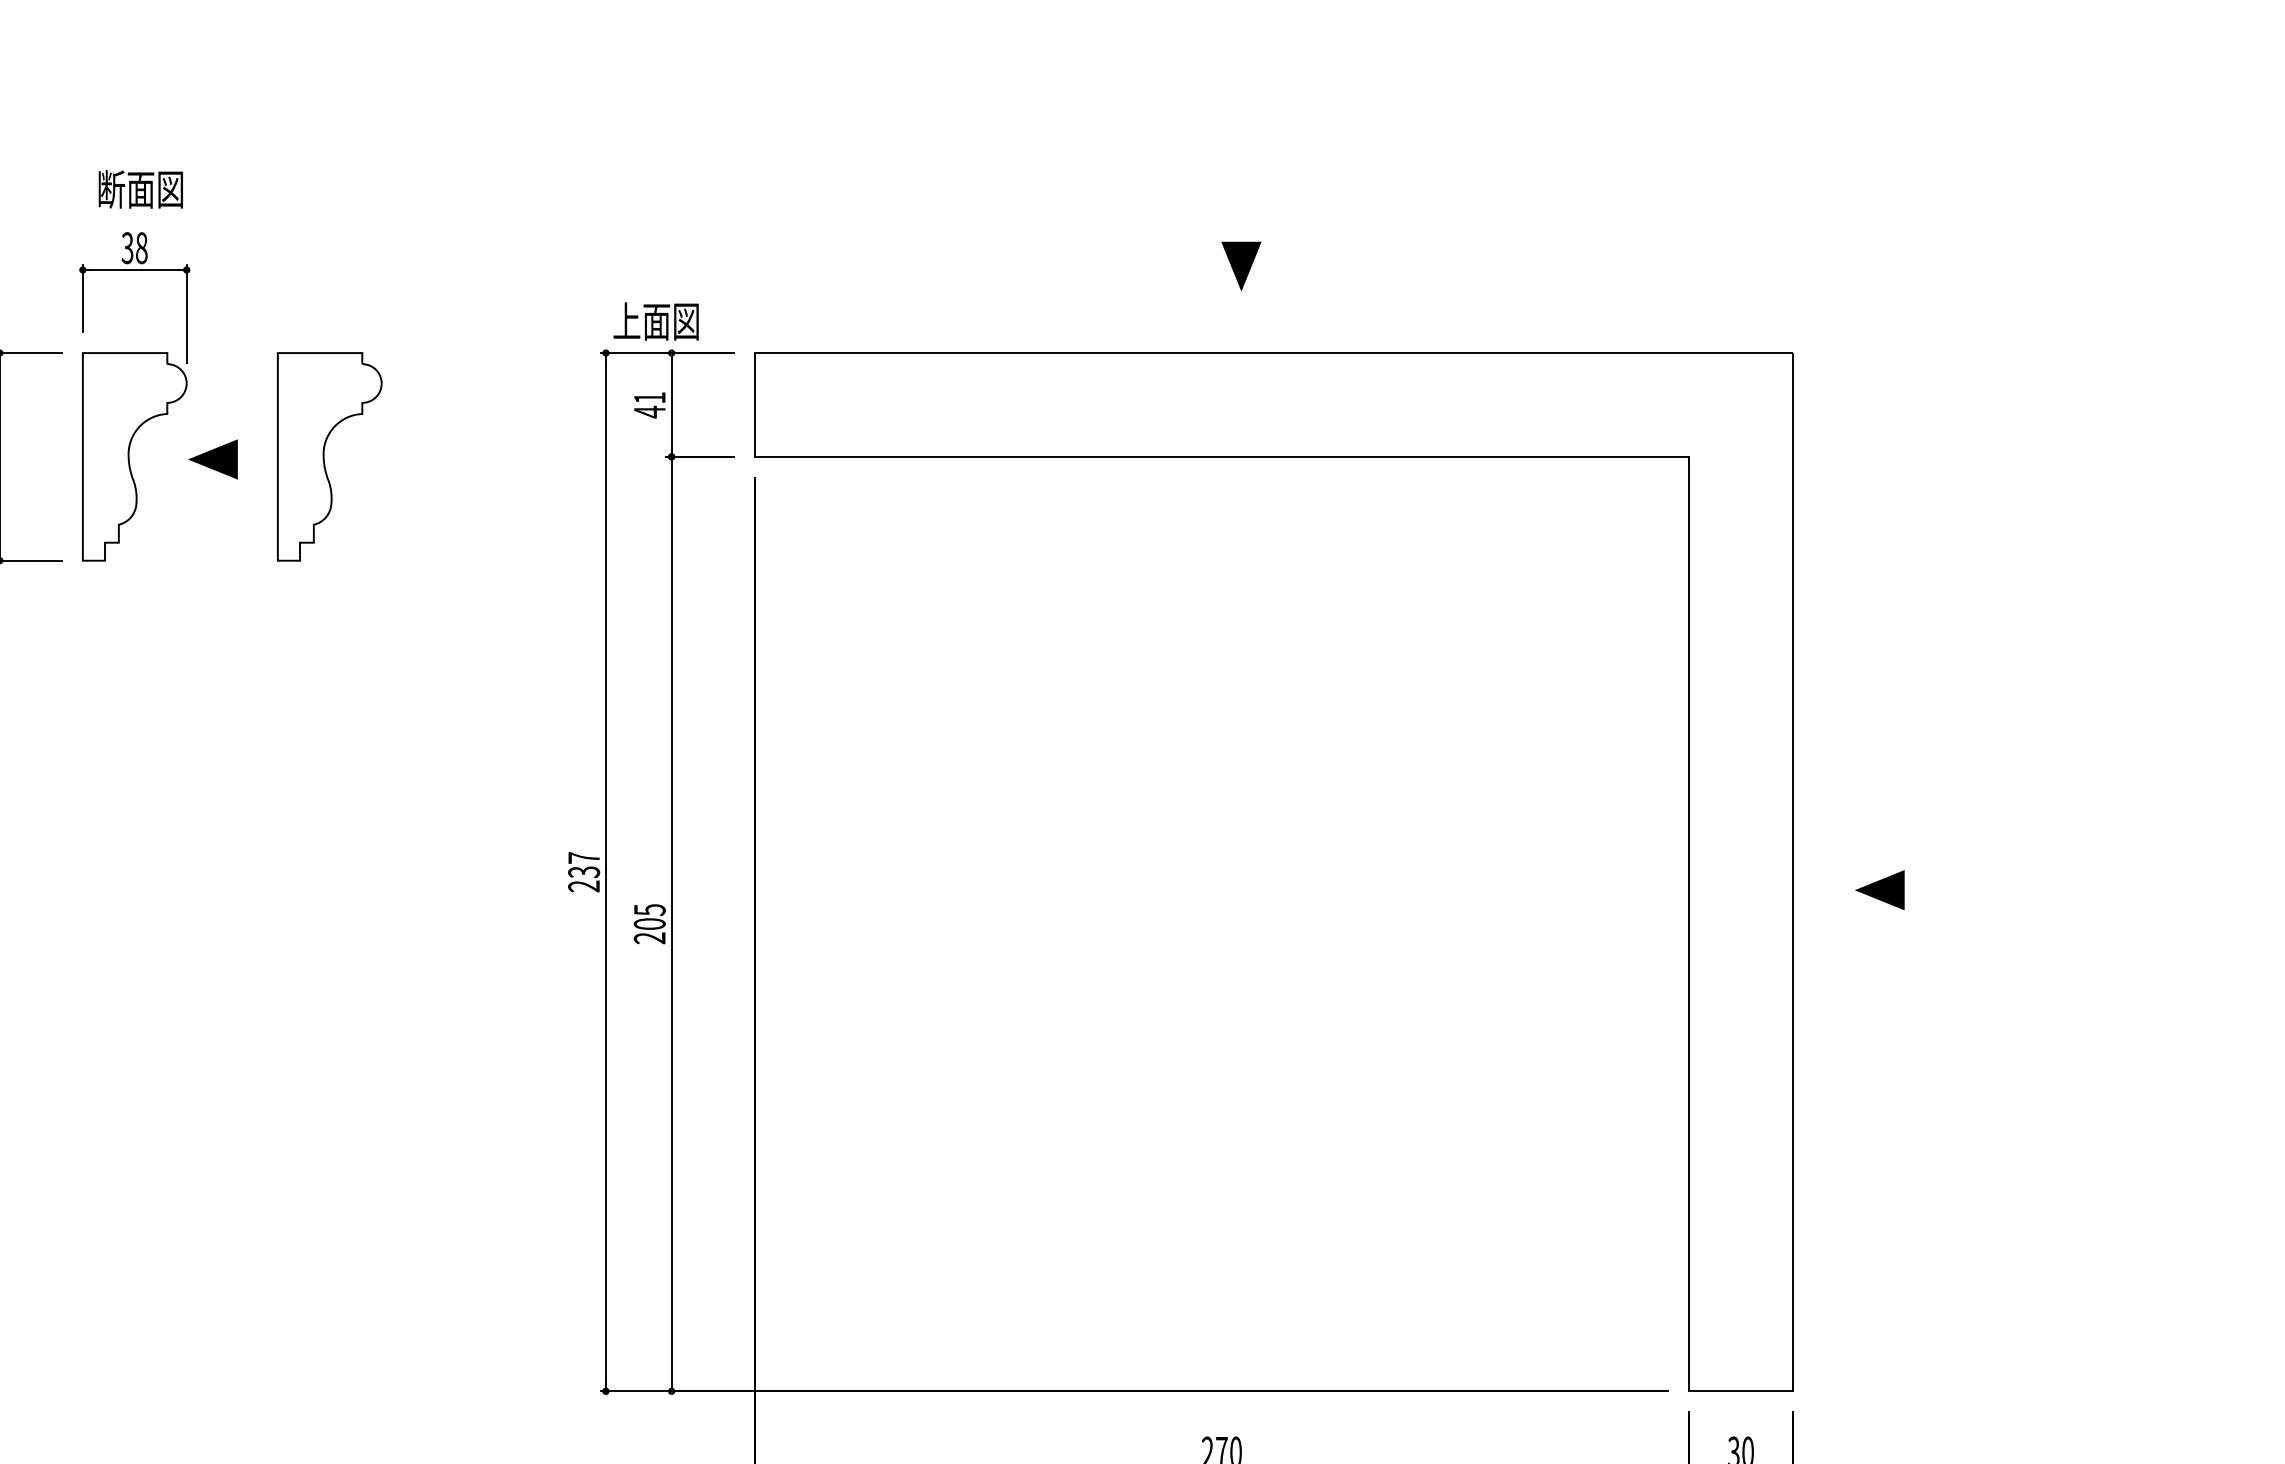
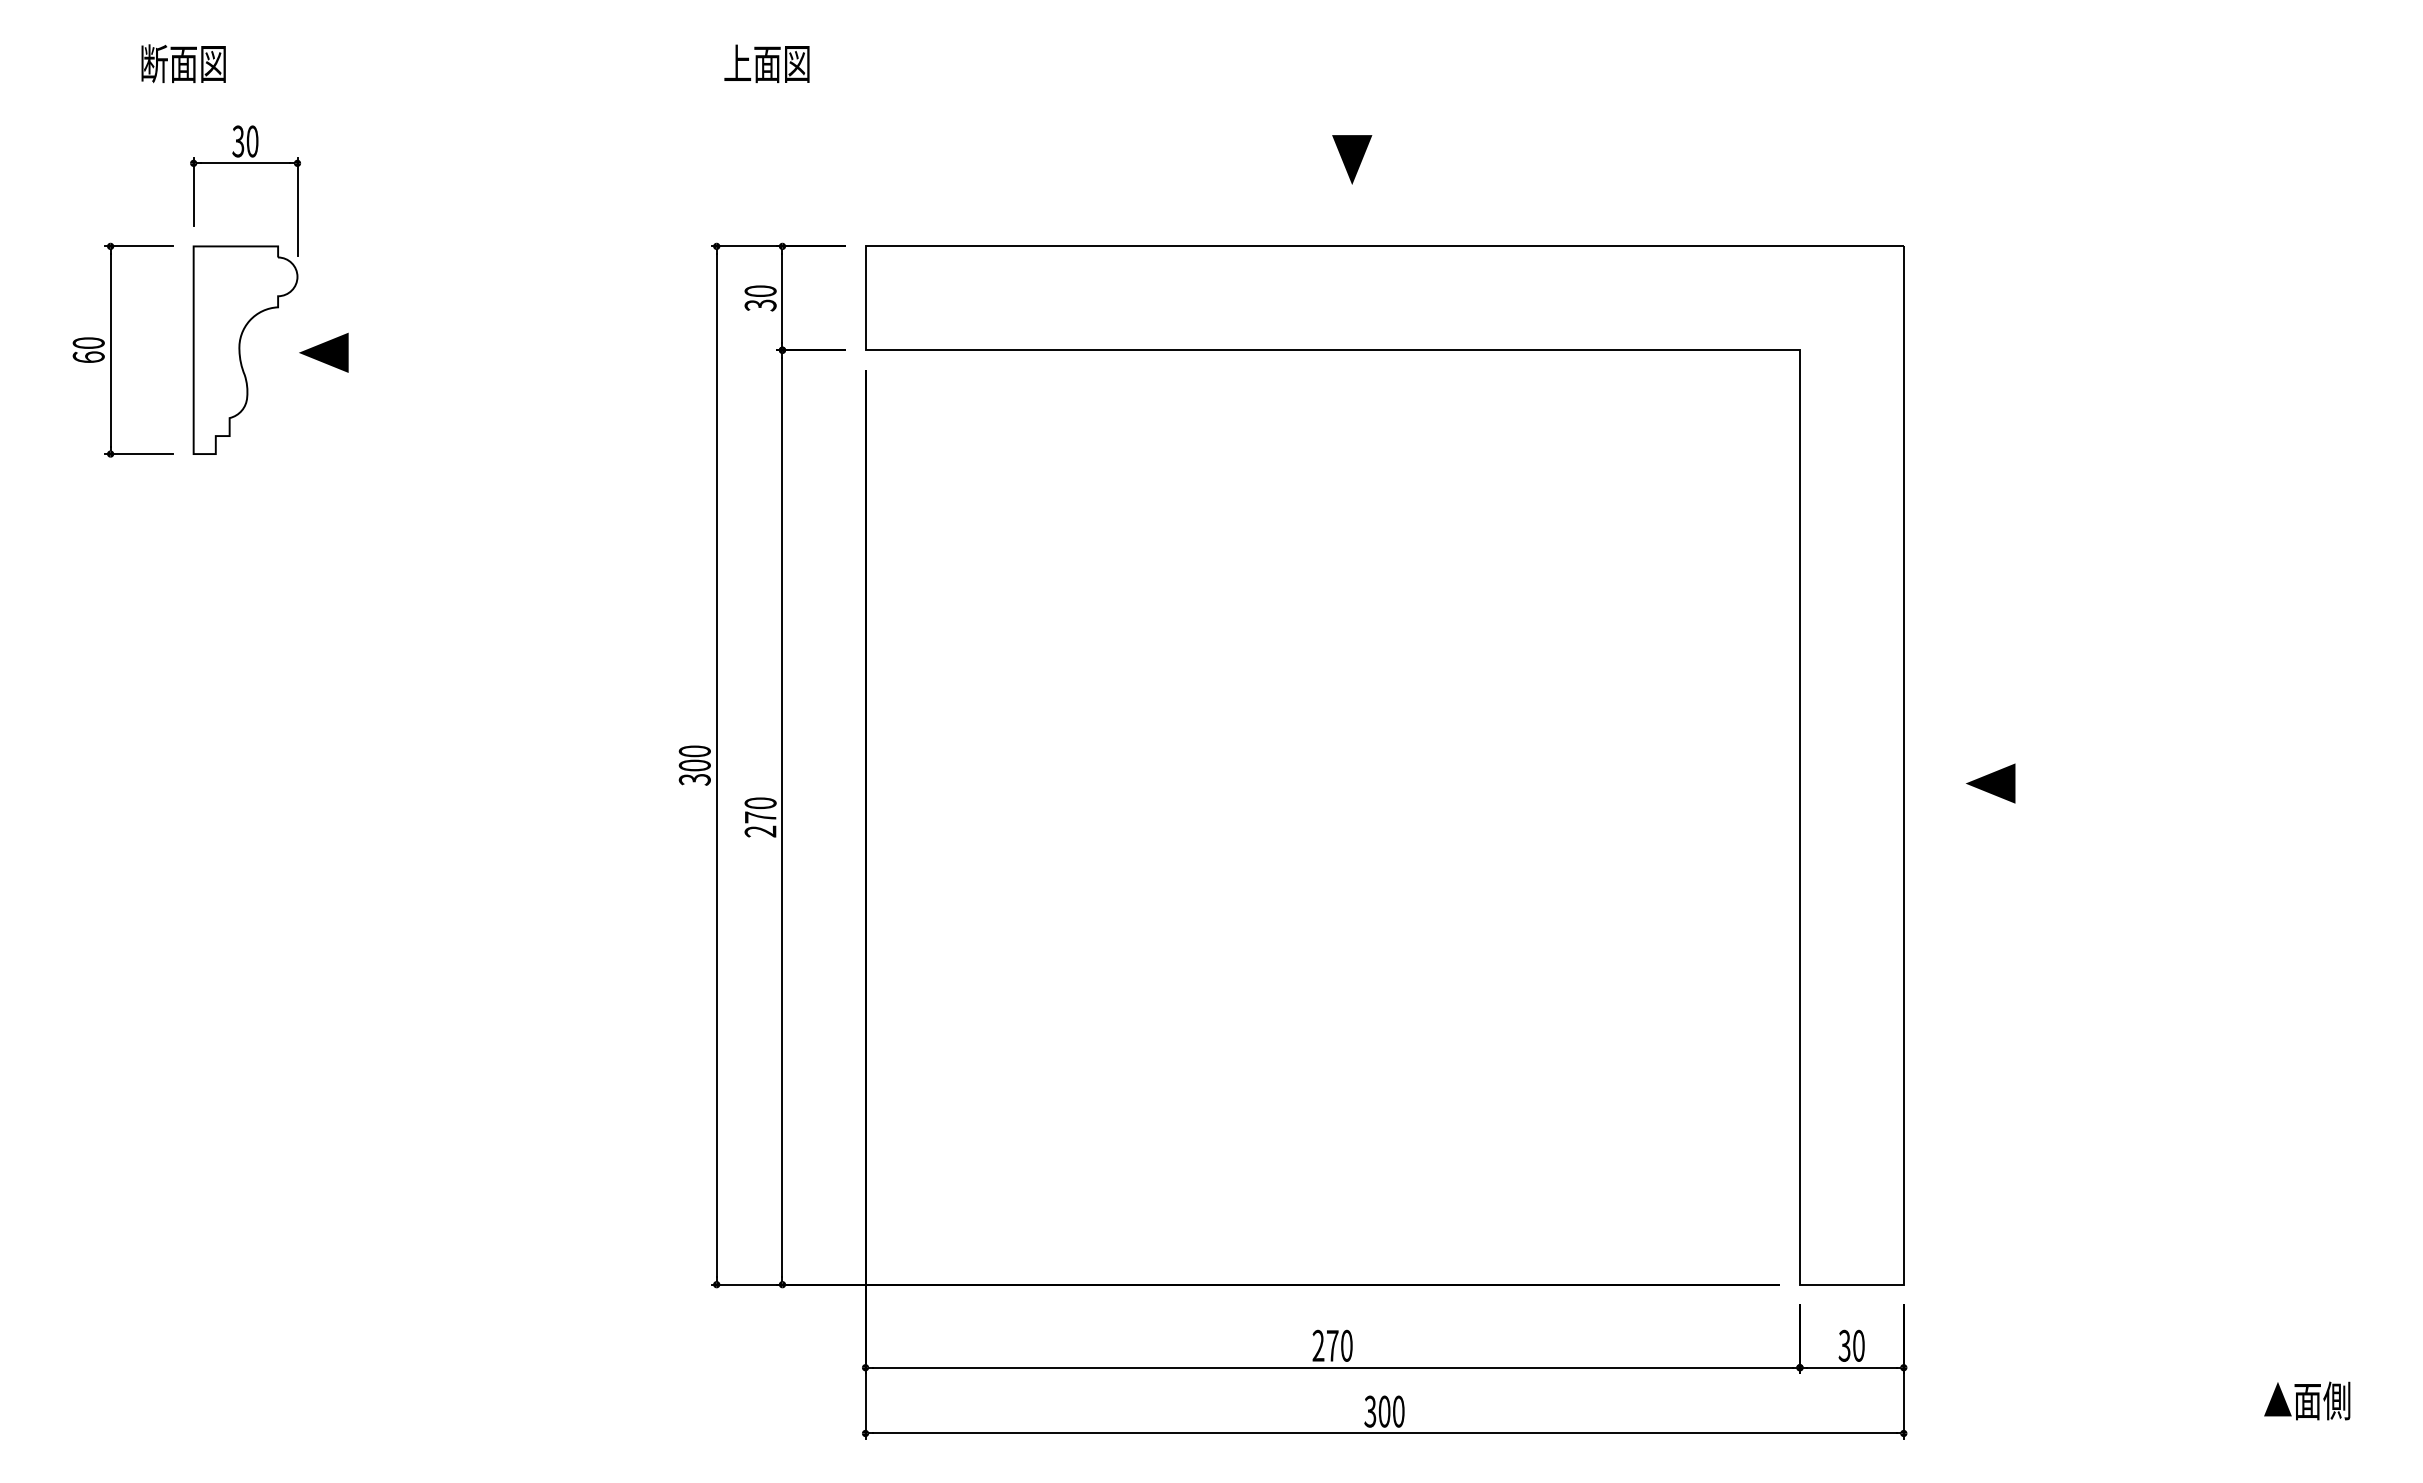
text: (140, 189) -> (183, 63), moved
text: (141, 248) -> (252, 141), 38 -> 30
text: (655, 321) -> (766, 63), moved
text: (649, 405) -> (760, 298), 41 -> 30
part: (329, 456) -> (440, 349), removed
text: (583, 872) -> (694, 765), 237 -> 300
text: (649, 917) -> (760, 810), 205 -> 270

